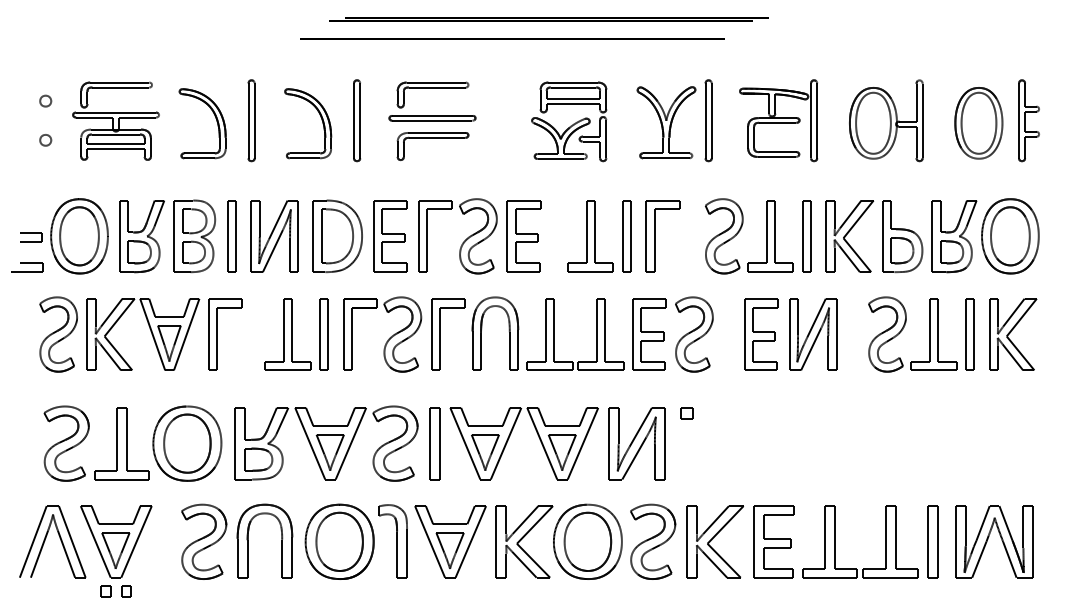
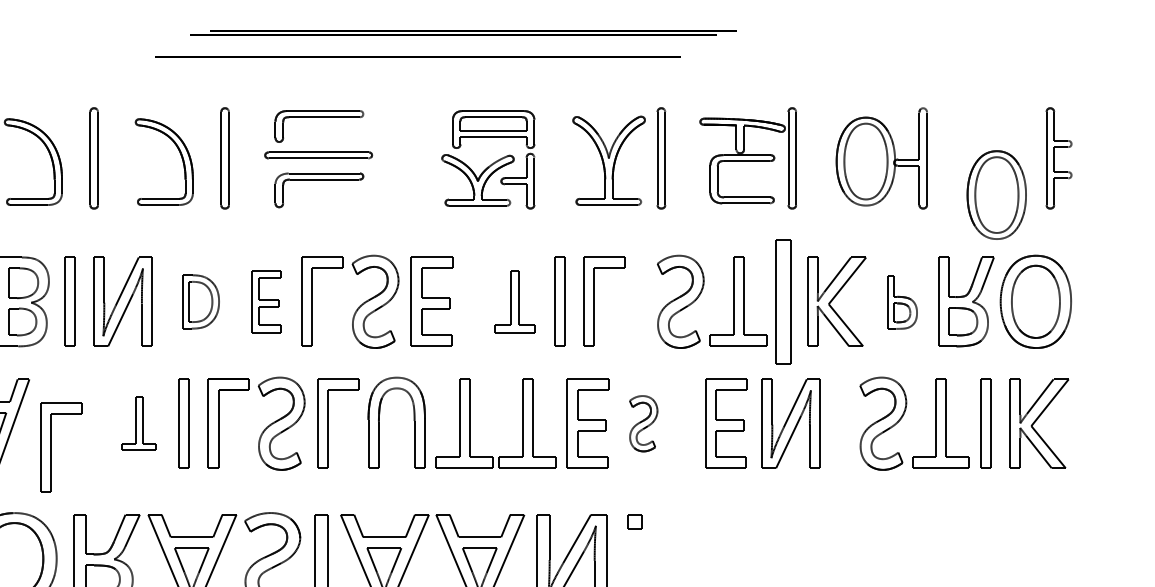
part: (978, 123) -> (996, 195), moved
part: (337, 236) -> (200, 302), size x0.6
part: (390, 236) -> (266, 302), size x0.7
part: (590, 236) -> (514, 302), size x0.7
part: (806, 236) -> (782, 302), size x1.4
part: (902, 236) -> (901, 302), size x0.6
part: (217, 334) -> (51, 447), moved
part: (287, 334) -> (138, 423), size x0.6
part: (694, 334) -> (643, 423), size x0.6

